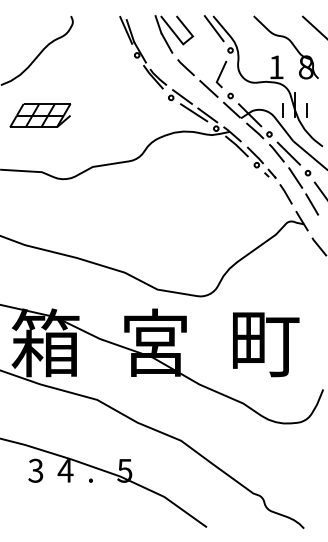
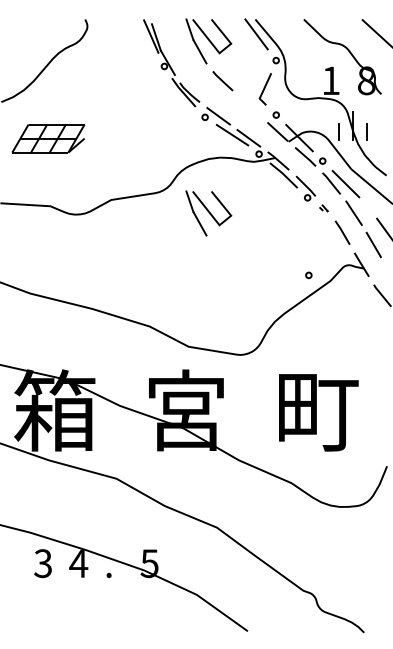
line: (208, 88) -> (249, 106), removed
circle: (307, 173) -> (308, 275), moved
part: (270, 174) -> (323, 208), size x0.6
part: (174, 178) -> (208, 213), added

